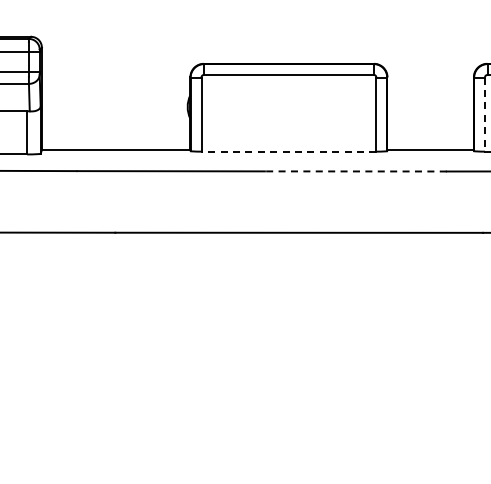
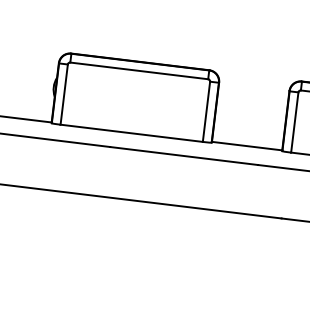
line: (485, 115) -> (295, 123), dashed -> solid
line: (288, 151) -> (131, 133), dashed -> solid
line: (355, 171) -> (183, 156), dashed -> solid

